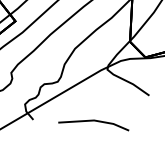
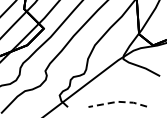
line: (94, 120) -> (117, 101), solid -> dashed

